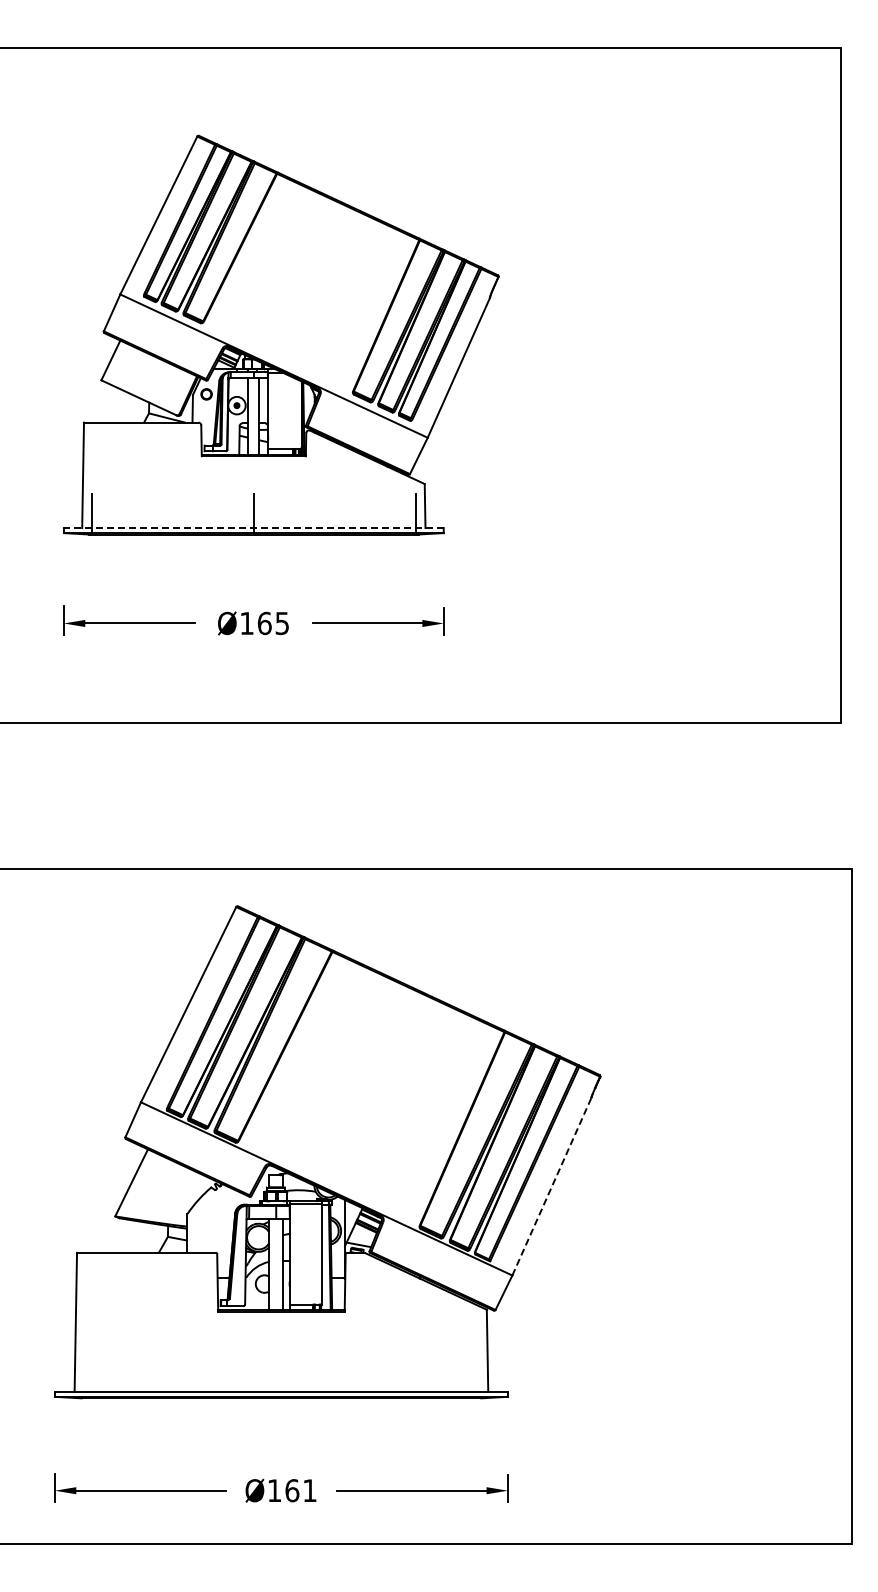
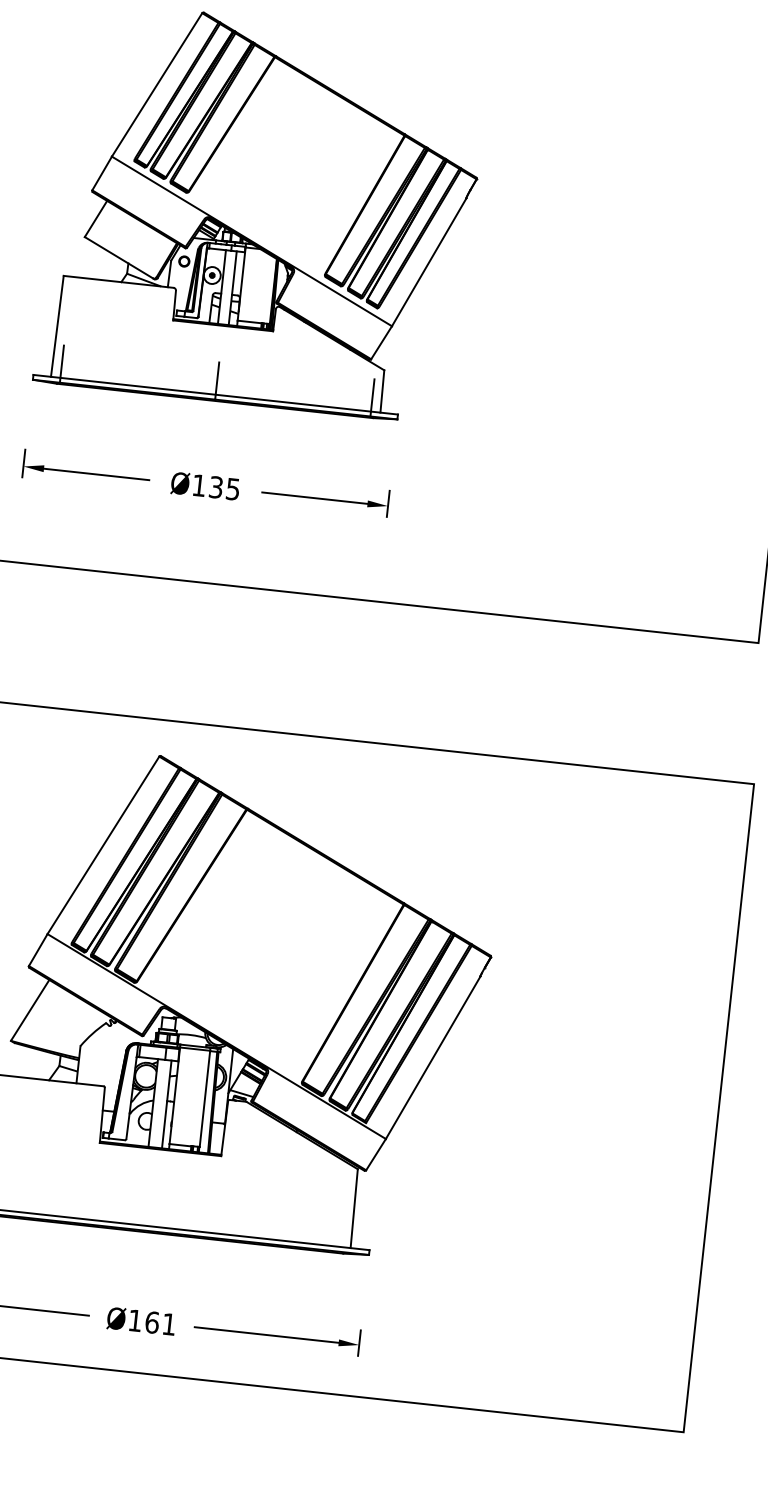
line: (253, 528) -> (215, 395), dashed -> solid
text: (264, 623) -> (215, 487), Ø165 -> Ø135
line: (552, 1186) -> (433, 1057), dashed -> solid

